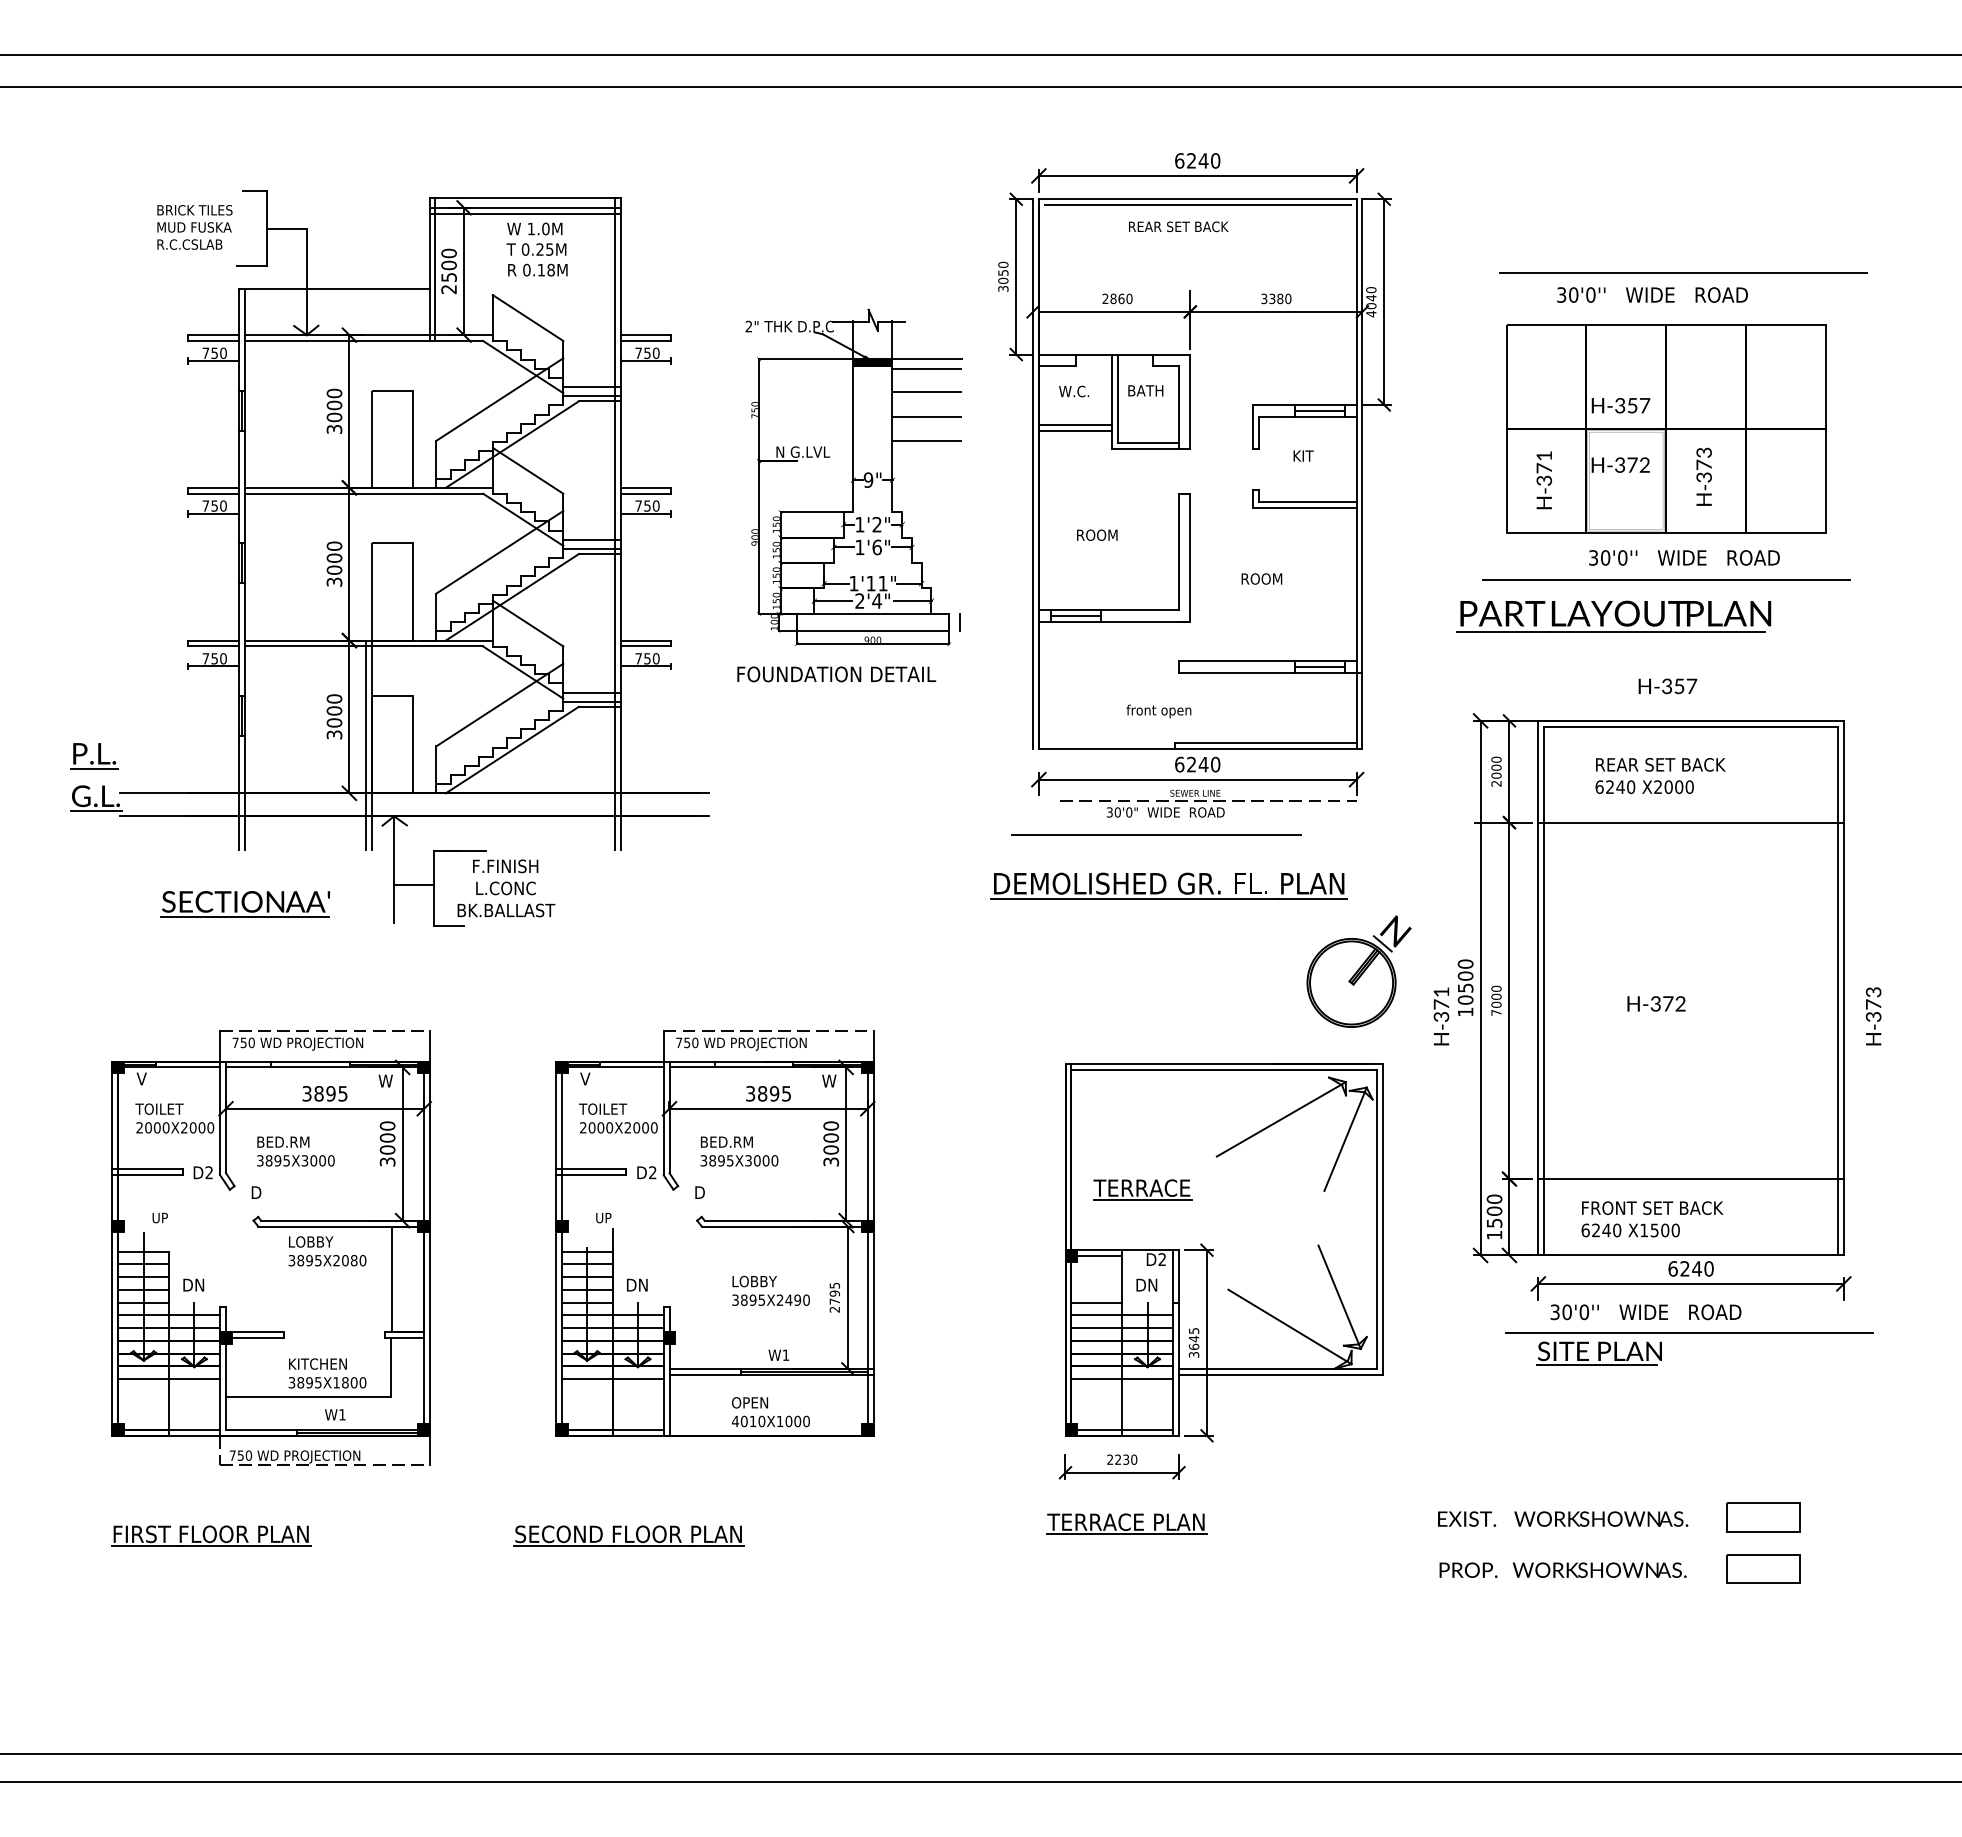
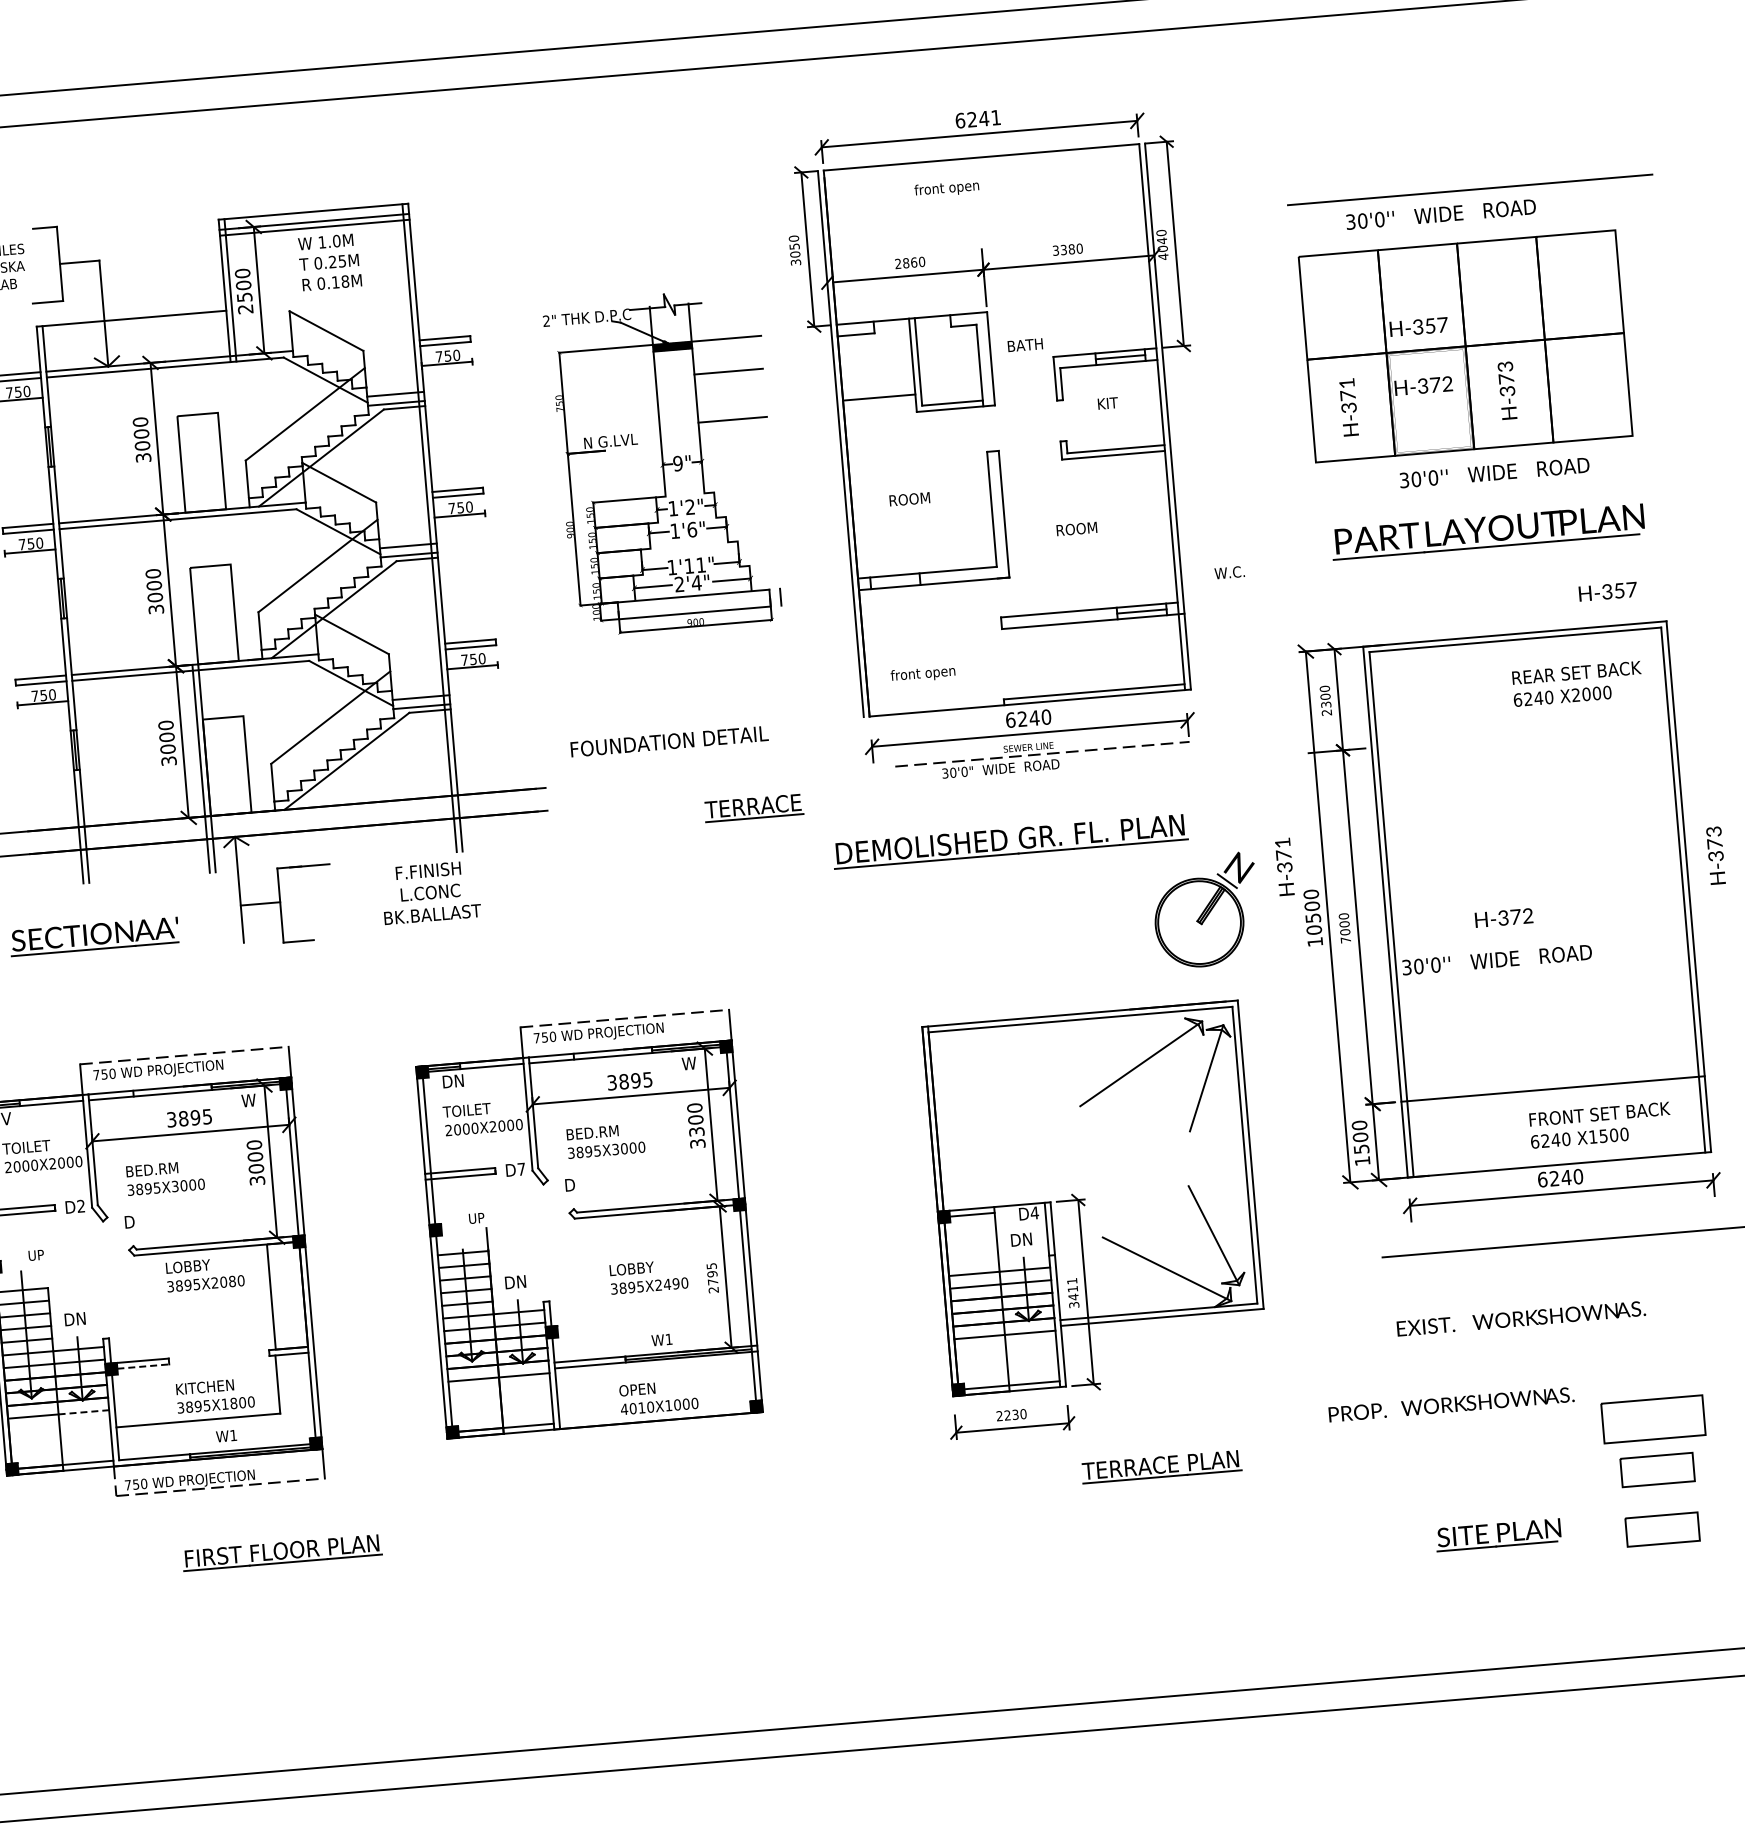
text: (1215, 160) -> (995, 117), 6240 -> 6241
line: (1197, 205) -> (981, 163), removed
text: (1178, 227) -> (964, 186), REAR SET BACK -> front open
line: (926, 369) -> (726, 348), removed
text: (1145, 390) -> (1025, 344), moved
text: (1074, 391) -> (1230, 572), moved
line: (926, 416) -> (730, 395), removed
line: (1074, 425) -> (877, 392), removed
line: (1665, 580) -> (1477, 496), removed
line: (1075, 616) -> (894, 581), removed
part: (1613, 616) -> (1487, 531), moved
text: (836, 674) -> (669, 741), moved
text: (1667, 686) -> (1607, 591), moved
text: (1158, 711) -> (922, 674), moved
text: (1496, 775) -> (1326, 704), 2000 -> 2300
text: (1660, 775) -> (1577, 683), moved
line: (1690, 822) -> (1522, 735), removed
line: (1156, 834) -> (993, 791), removed
text: (506, 888) -> (431, 892), moved
text: (1441, 1016) -> (1284, 866), moved
text: (1873, 1016) -> (1715, 855), moved
text: (591, 1078) -> (452, 1080), V -> DN
text: (831, 1149) -> (697, 1131), 3000 -> 3300
text: (652, 1172) -> (521, 1169), D2 -> D7
part: (1142, 1189) -> (753, 807), moved
text: (1652, 1219) -> (1600, 1125), moved
text: (1162, 1259) -> (1034, 1212), D2 -> D4
line: (1096, 1302) -> (972, 1261), removed
text: (1645, 1312) -> (1496, 960), moved
line: (258, 1338) -> (143, 1366), solid -> dashed
text: (1193, 1339) -> (1072, 1289), 3645 -> 3411
part: (1598, 1353) -> (1497, 1535), moved
line: (195, 1379) -> (84, 1412), solid -> dashed
part: (1763, 1517) -> (1653, 1419), size x1.4
text: (1563, 1518) -> (1521, 1318), moved
part: (1126, 1523) -> (1161, 1466), moved
part: (211, 1535) -> (282, 1552), moved
part: (628, 1535) -> (527, 1531), removed
text: (1562, 1569) -> (1450, 1403), moved
part: (1763, 1628) -> (1662, 1529), added

